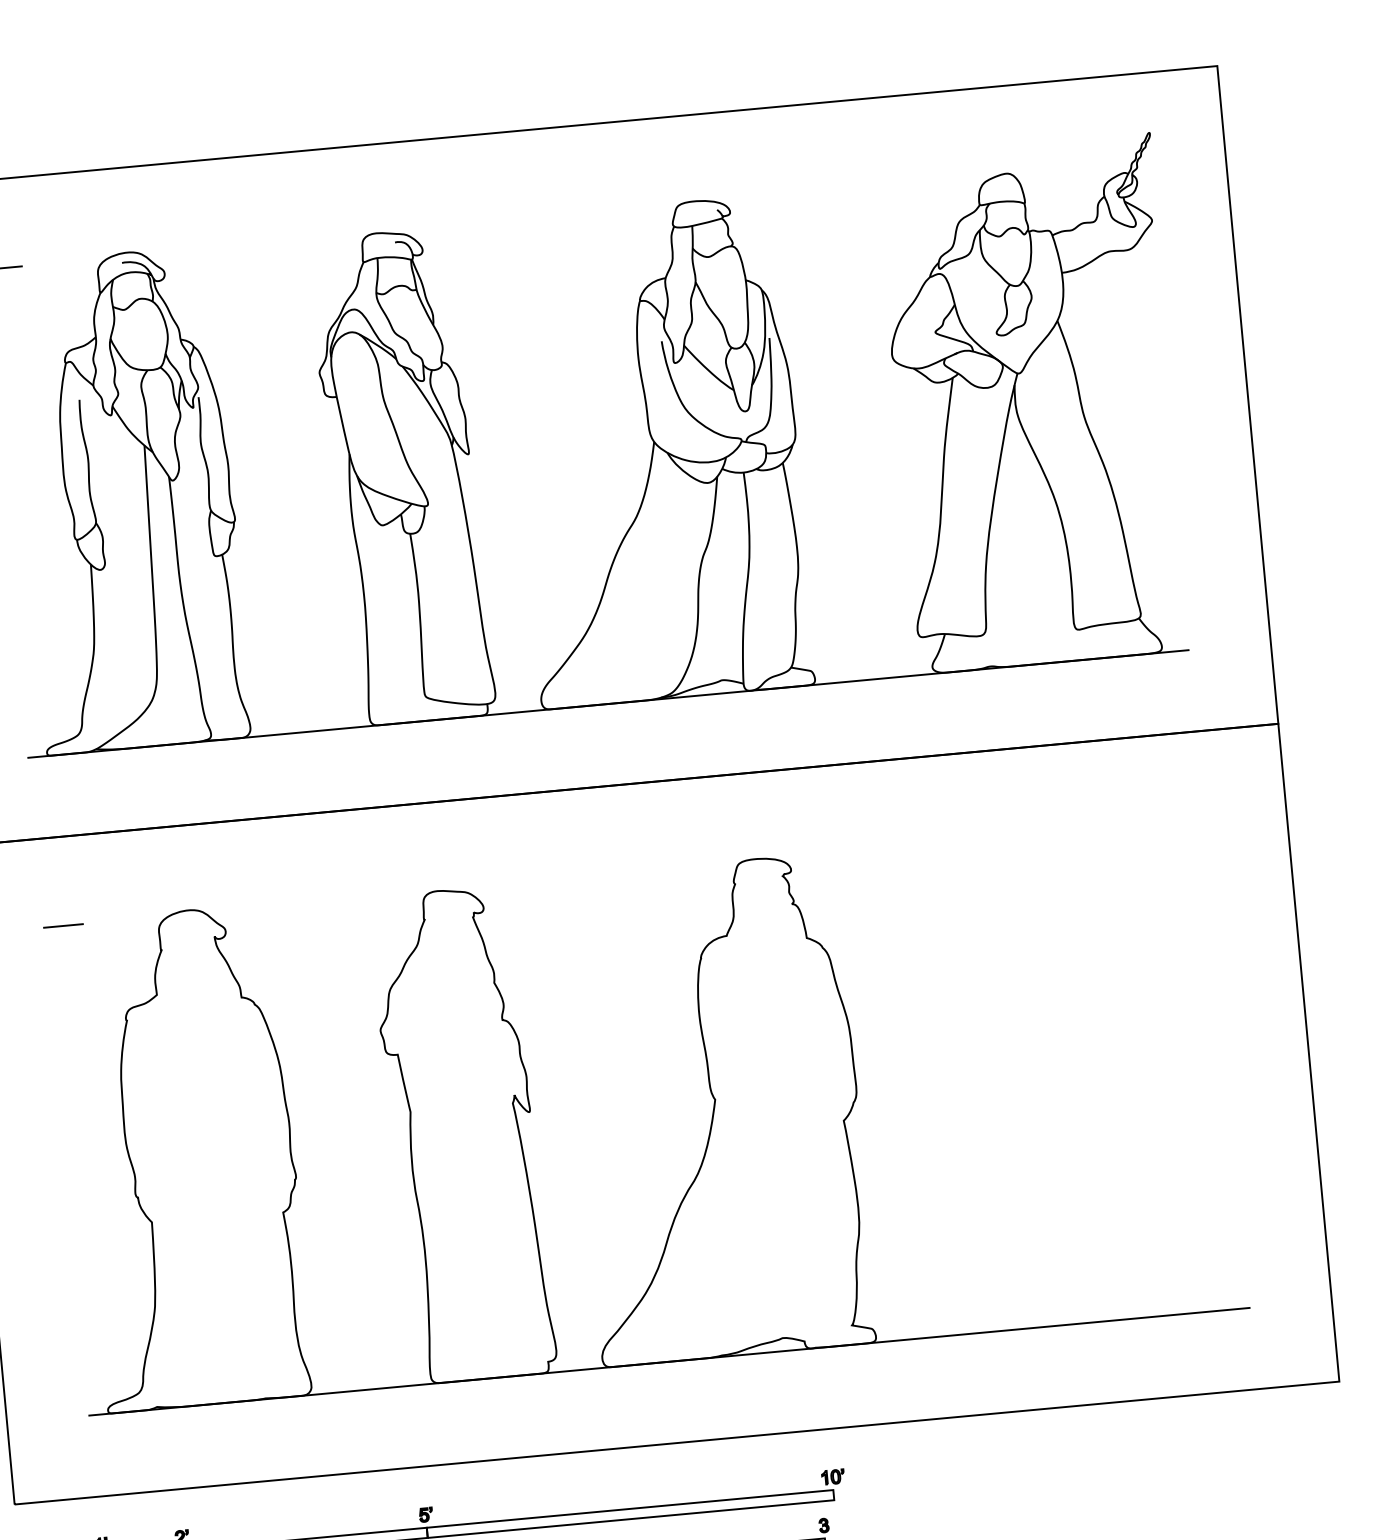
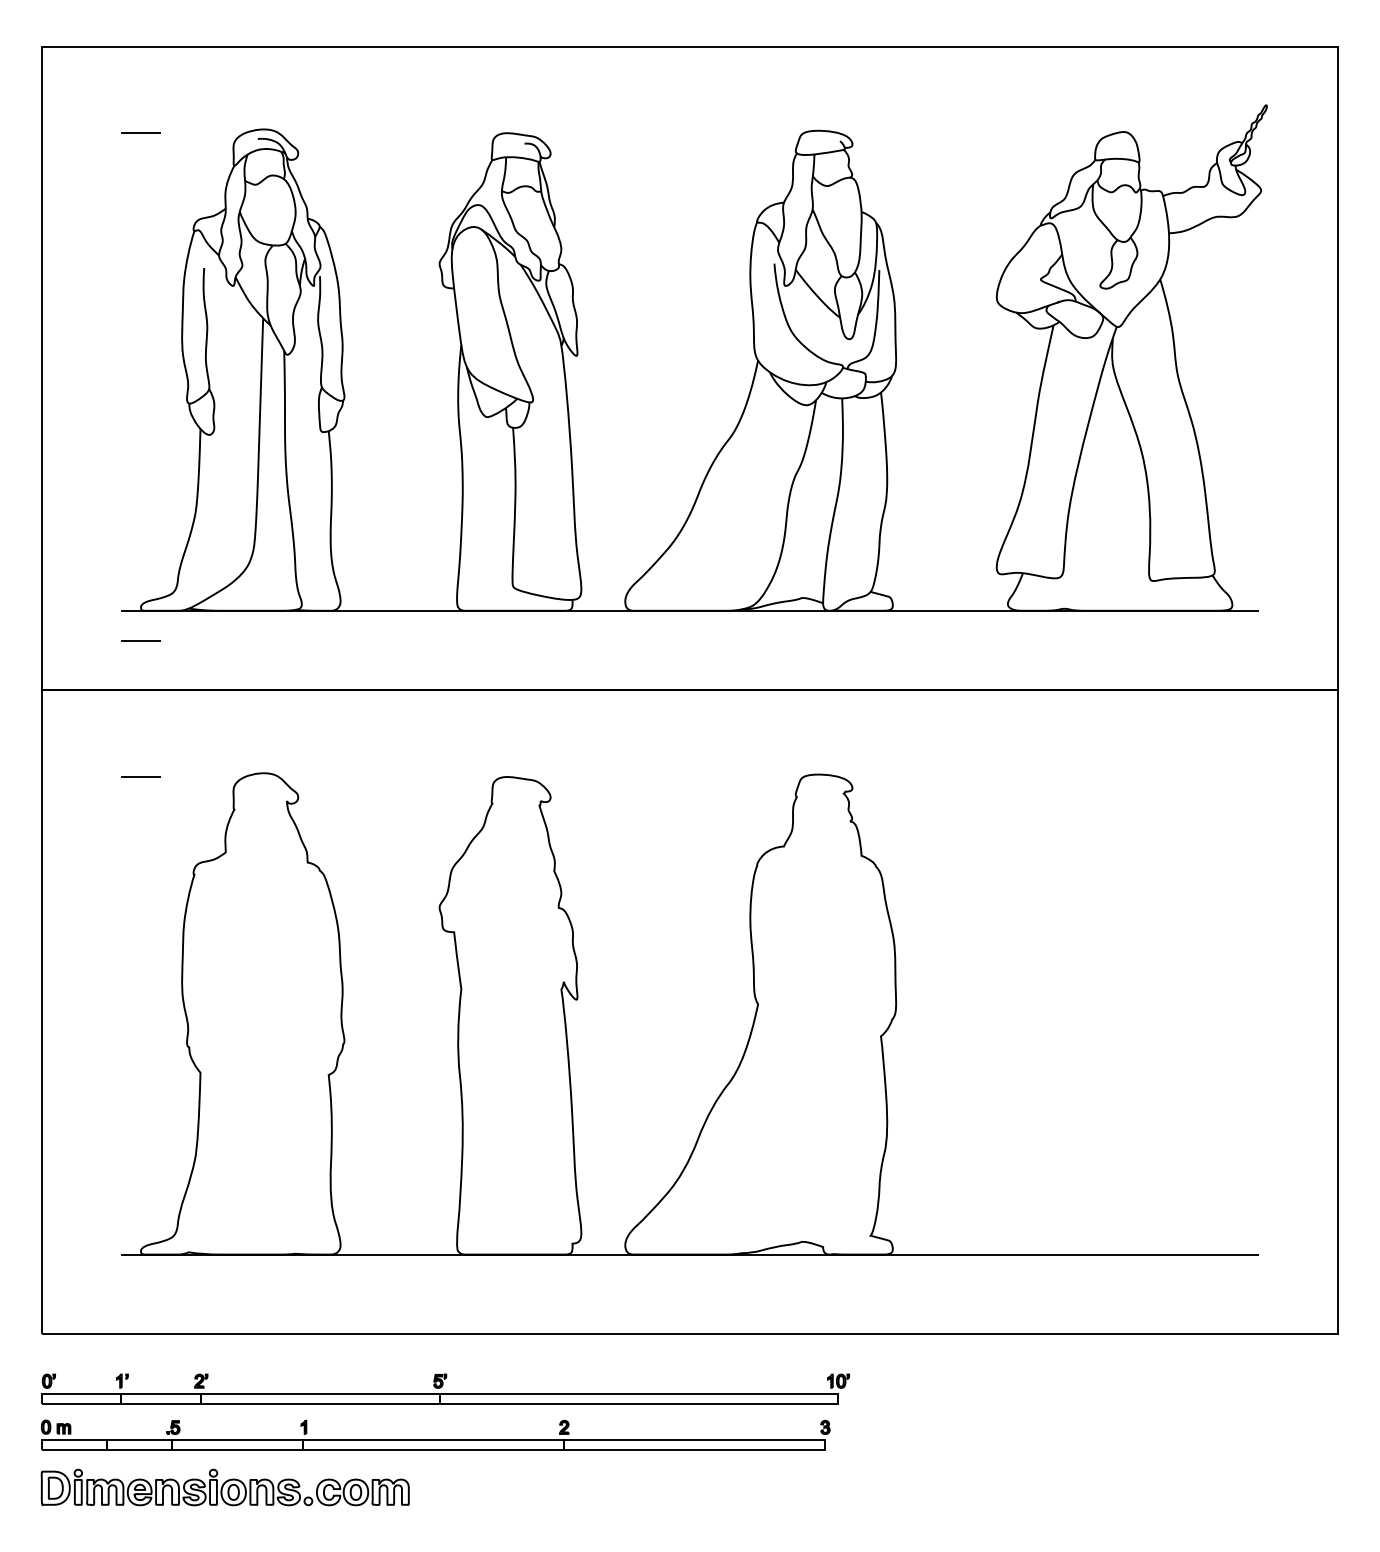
line: (49, 786) -> (140, 640), added

